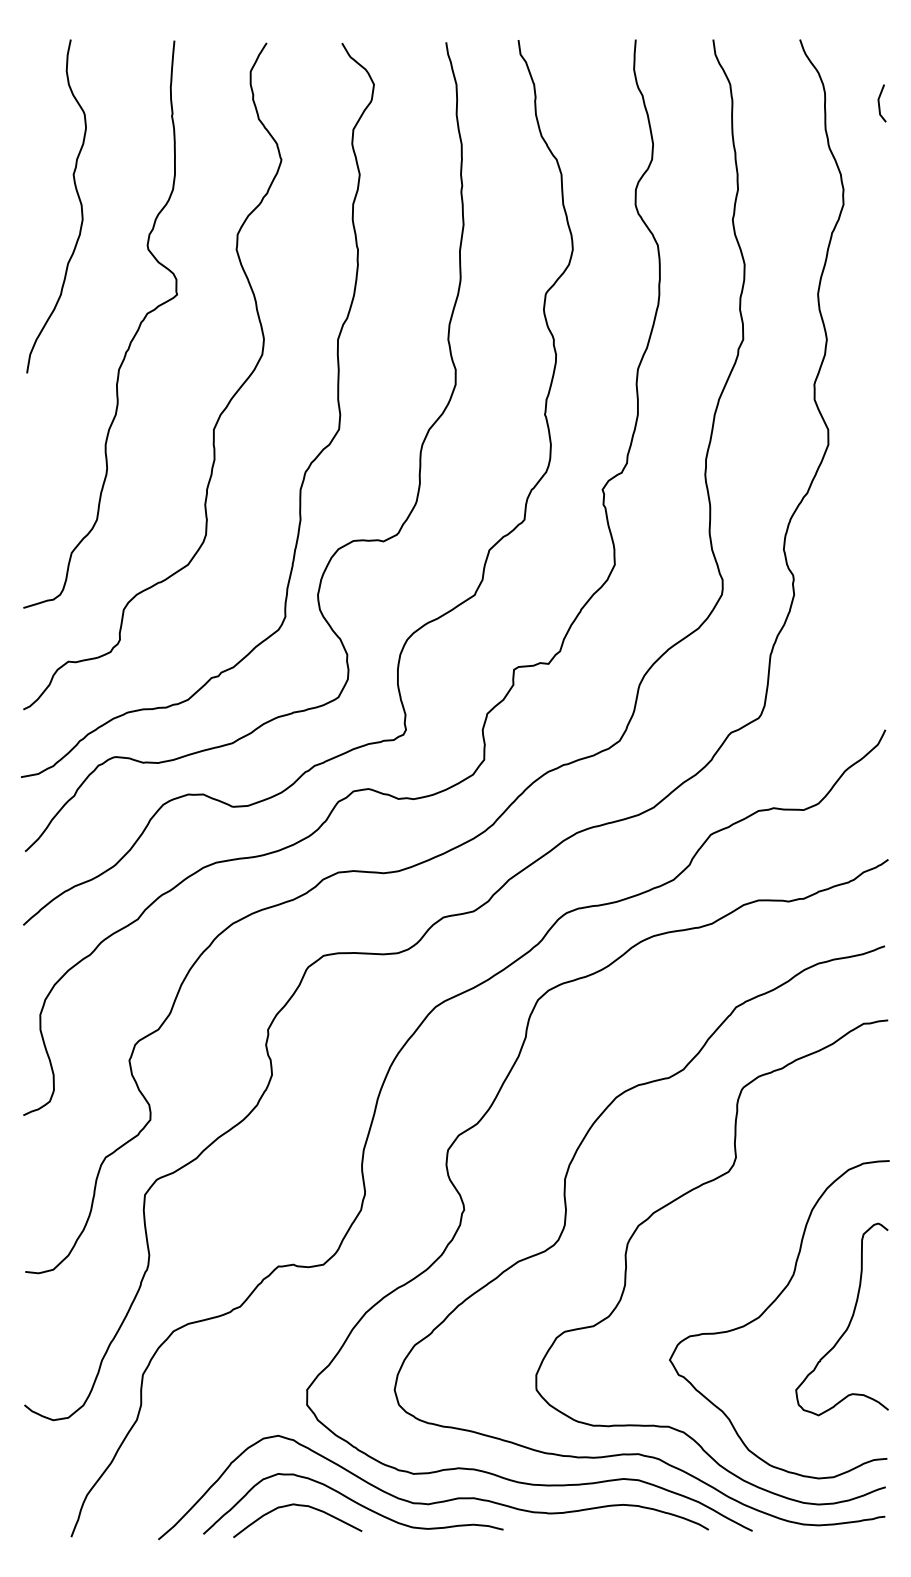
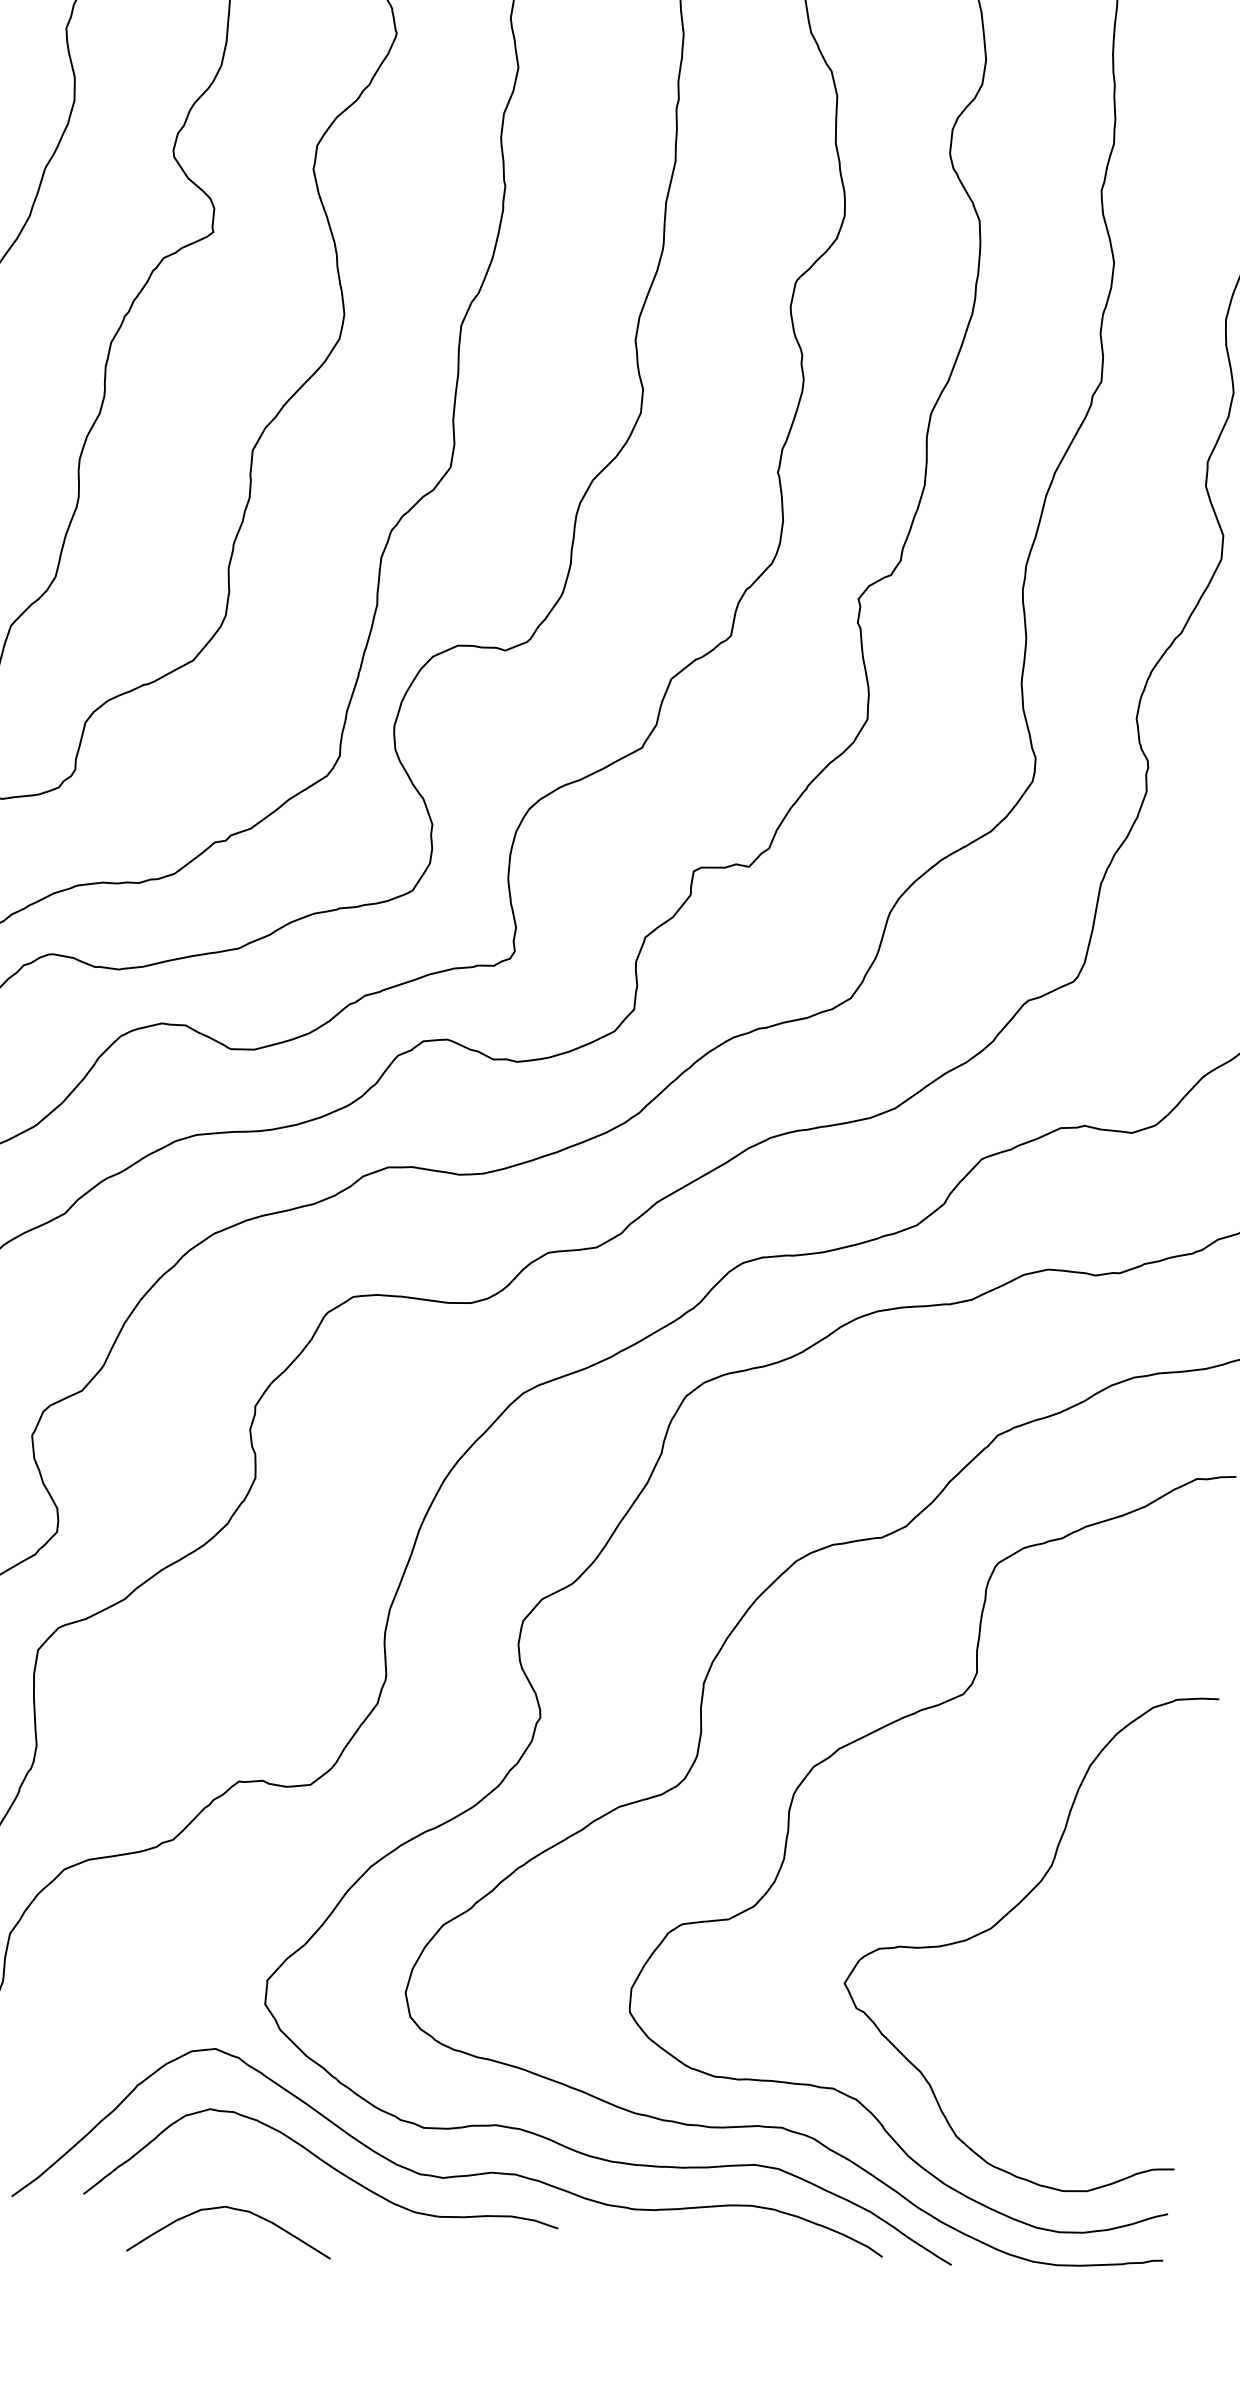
curve: (848, 1323) -> (1131, 1950), removed
curve: (299, 1506) -> (234, 2210), moved

